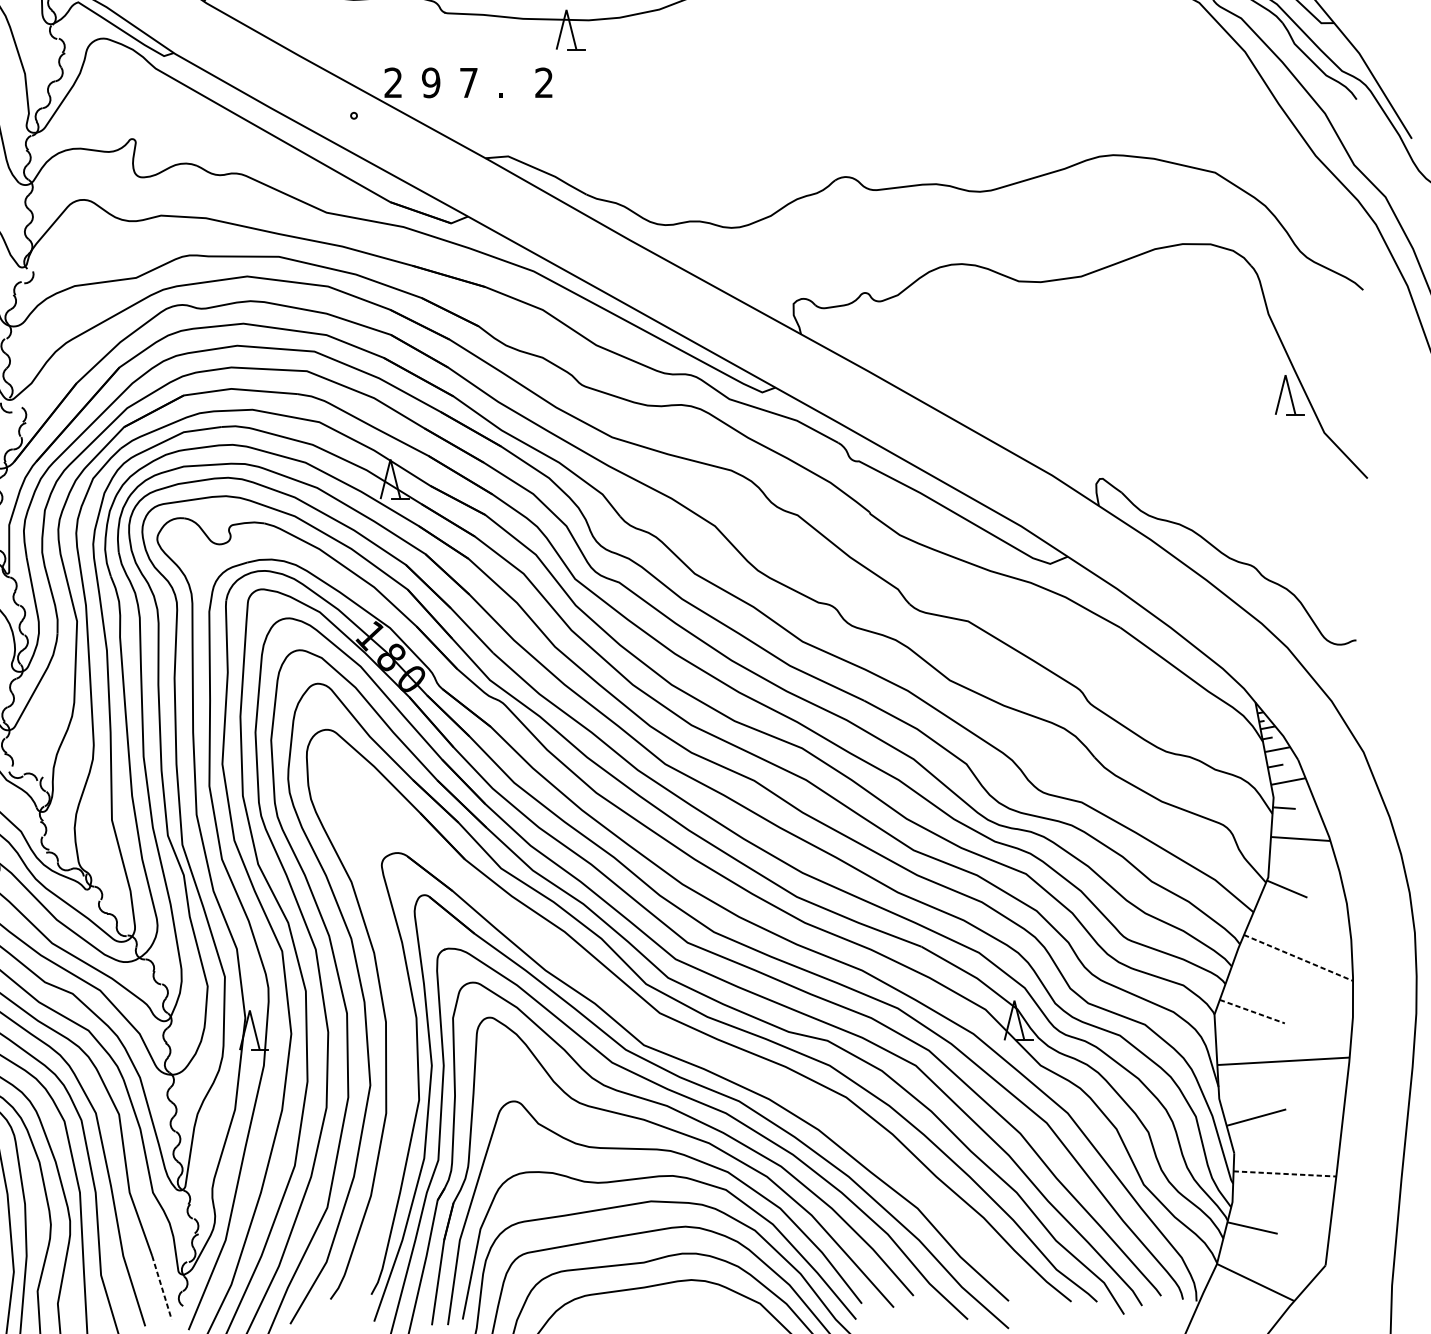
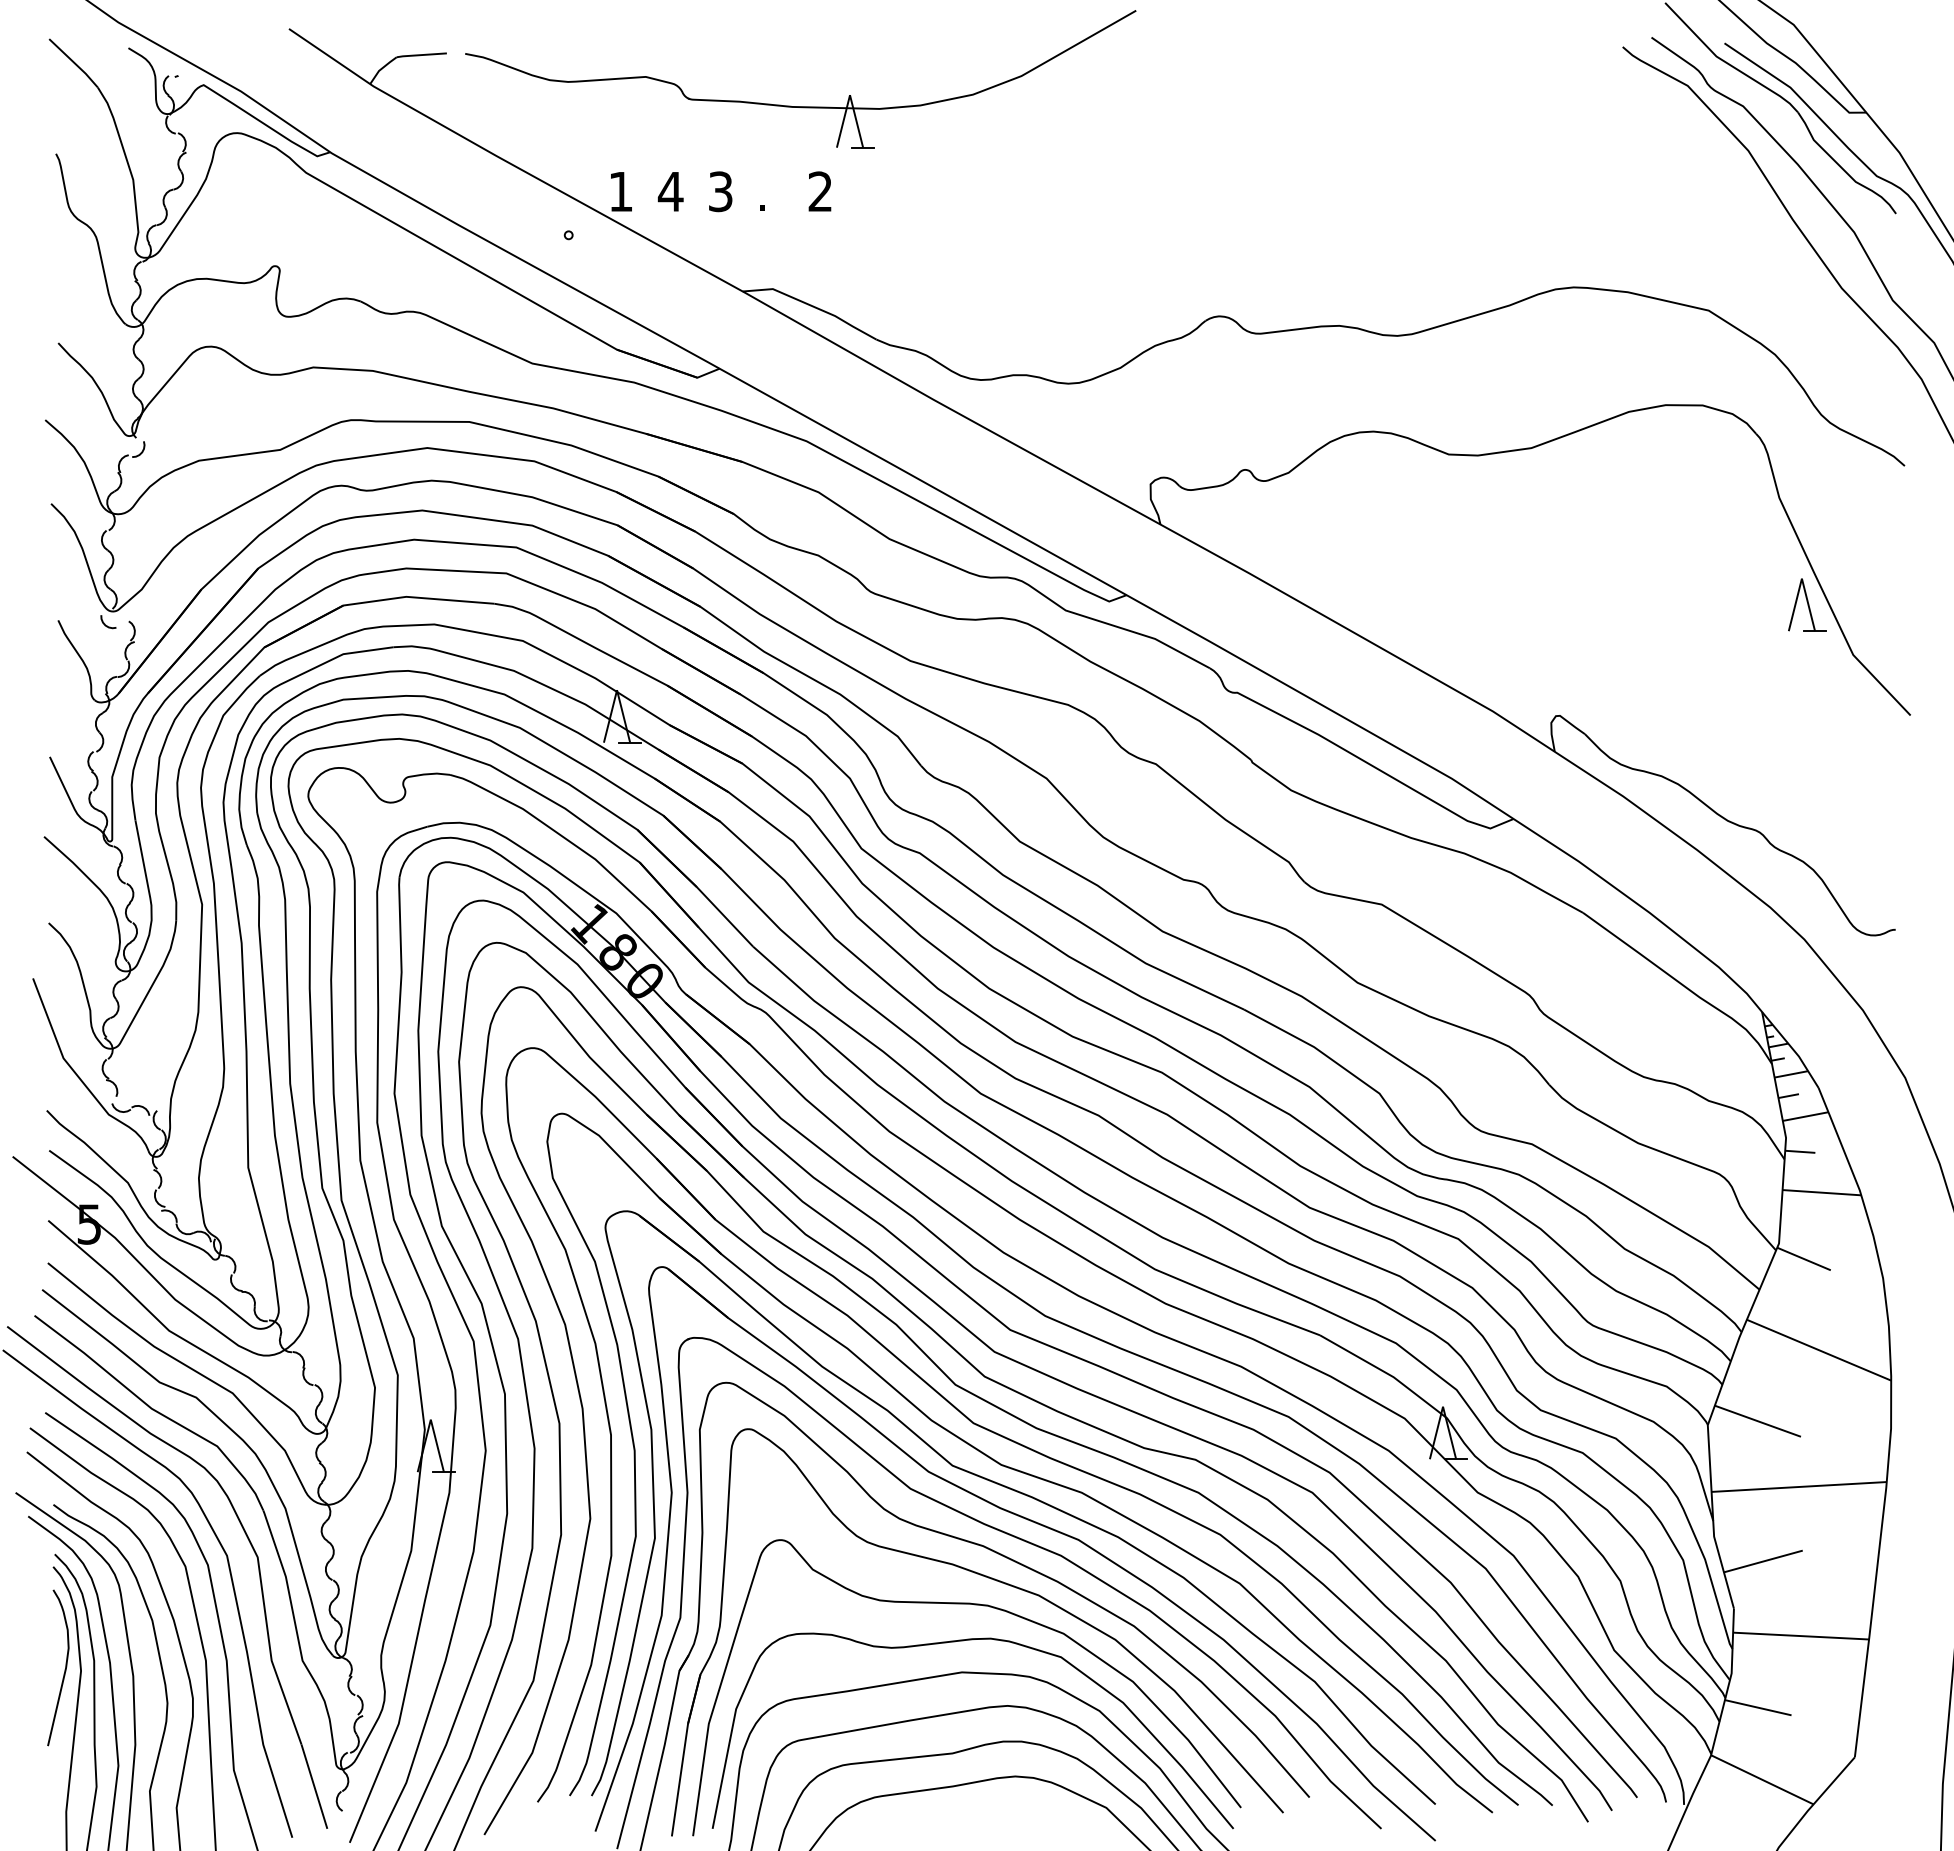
text: (393, 82) -> (620, 191), 2 -> 1
text: (430, 82) -> (670, 191), 9 -> 4
text: (468, 82) -> (720, 191), 7 -> 3
line: (1298, 958) -> (1819, 1350), dashed -> solid
line: (1252, 1011) -> (1757, 1421), dashed -> solid
part: (693, 1048) -> (1018, 1469), added
line: (1285, 1174) -> (1801, 1636), dashed -> solid
line: (161, 1288) -> (314, 1787), dashed -> solid

